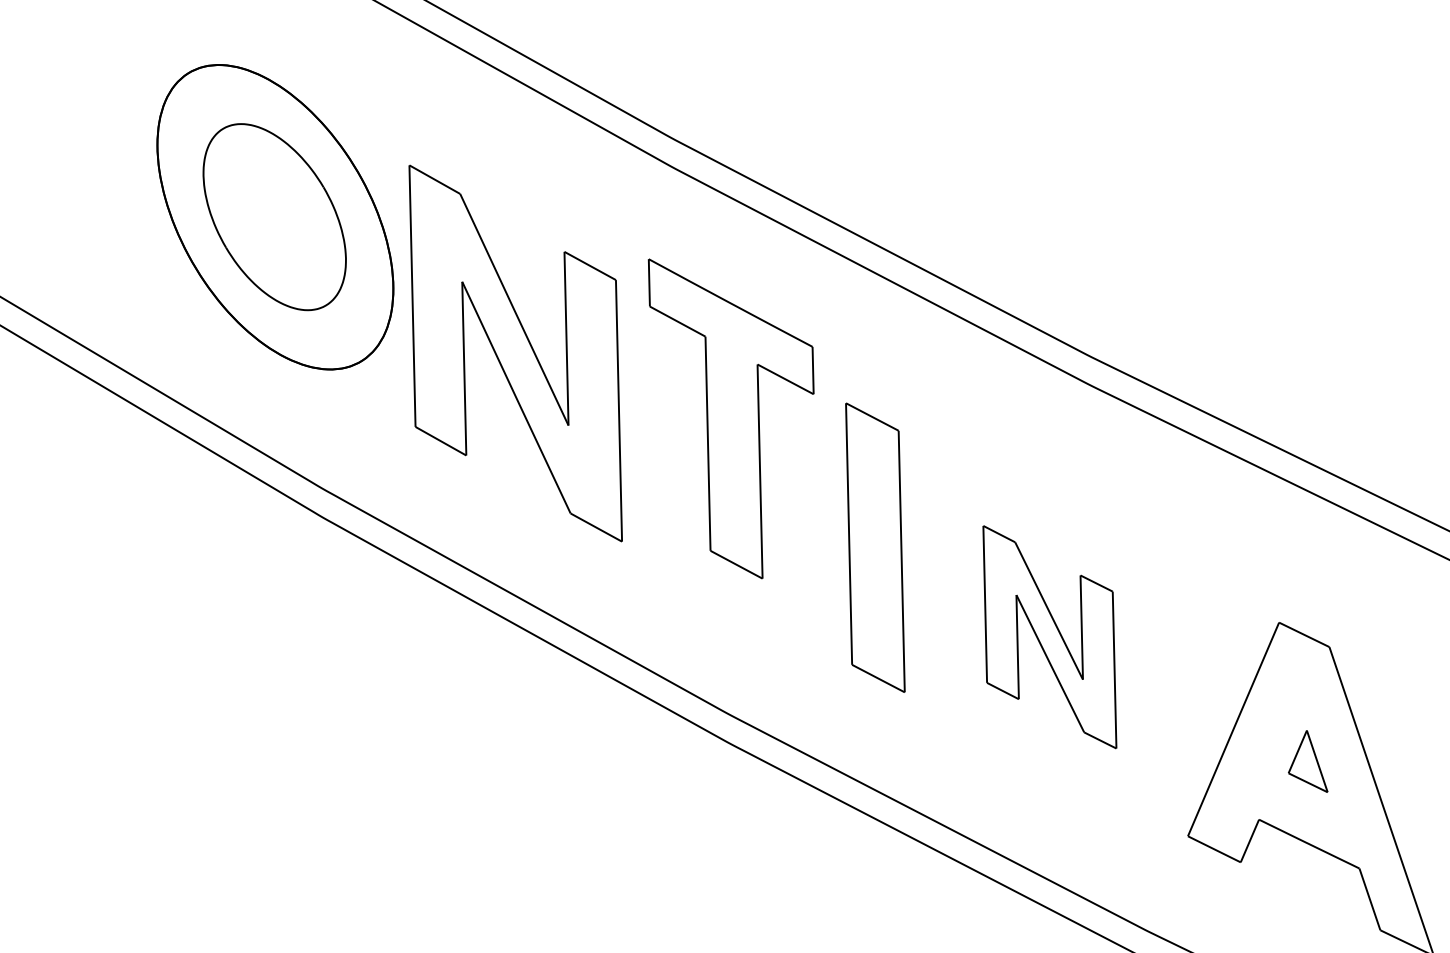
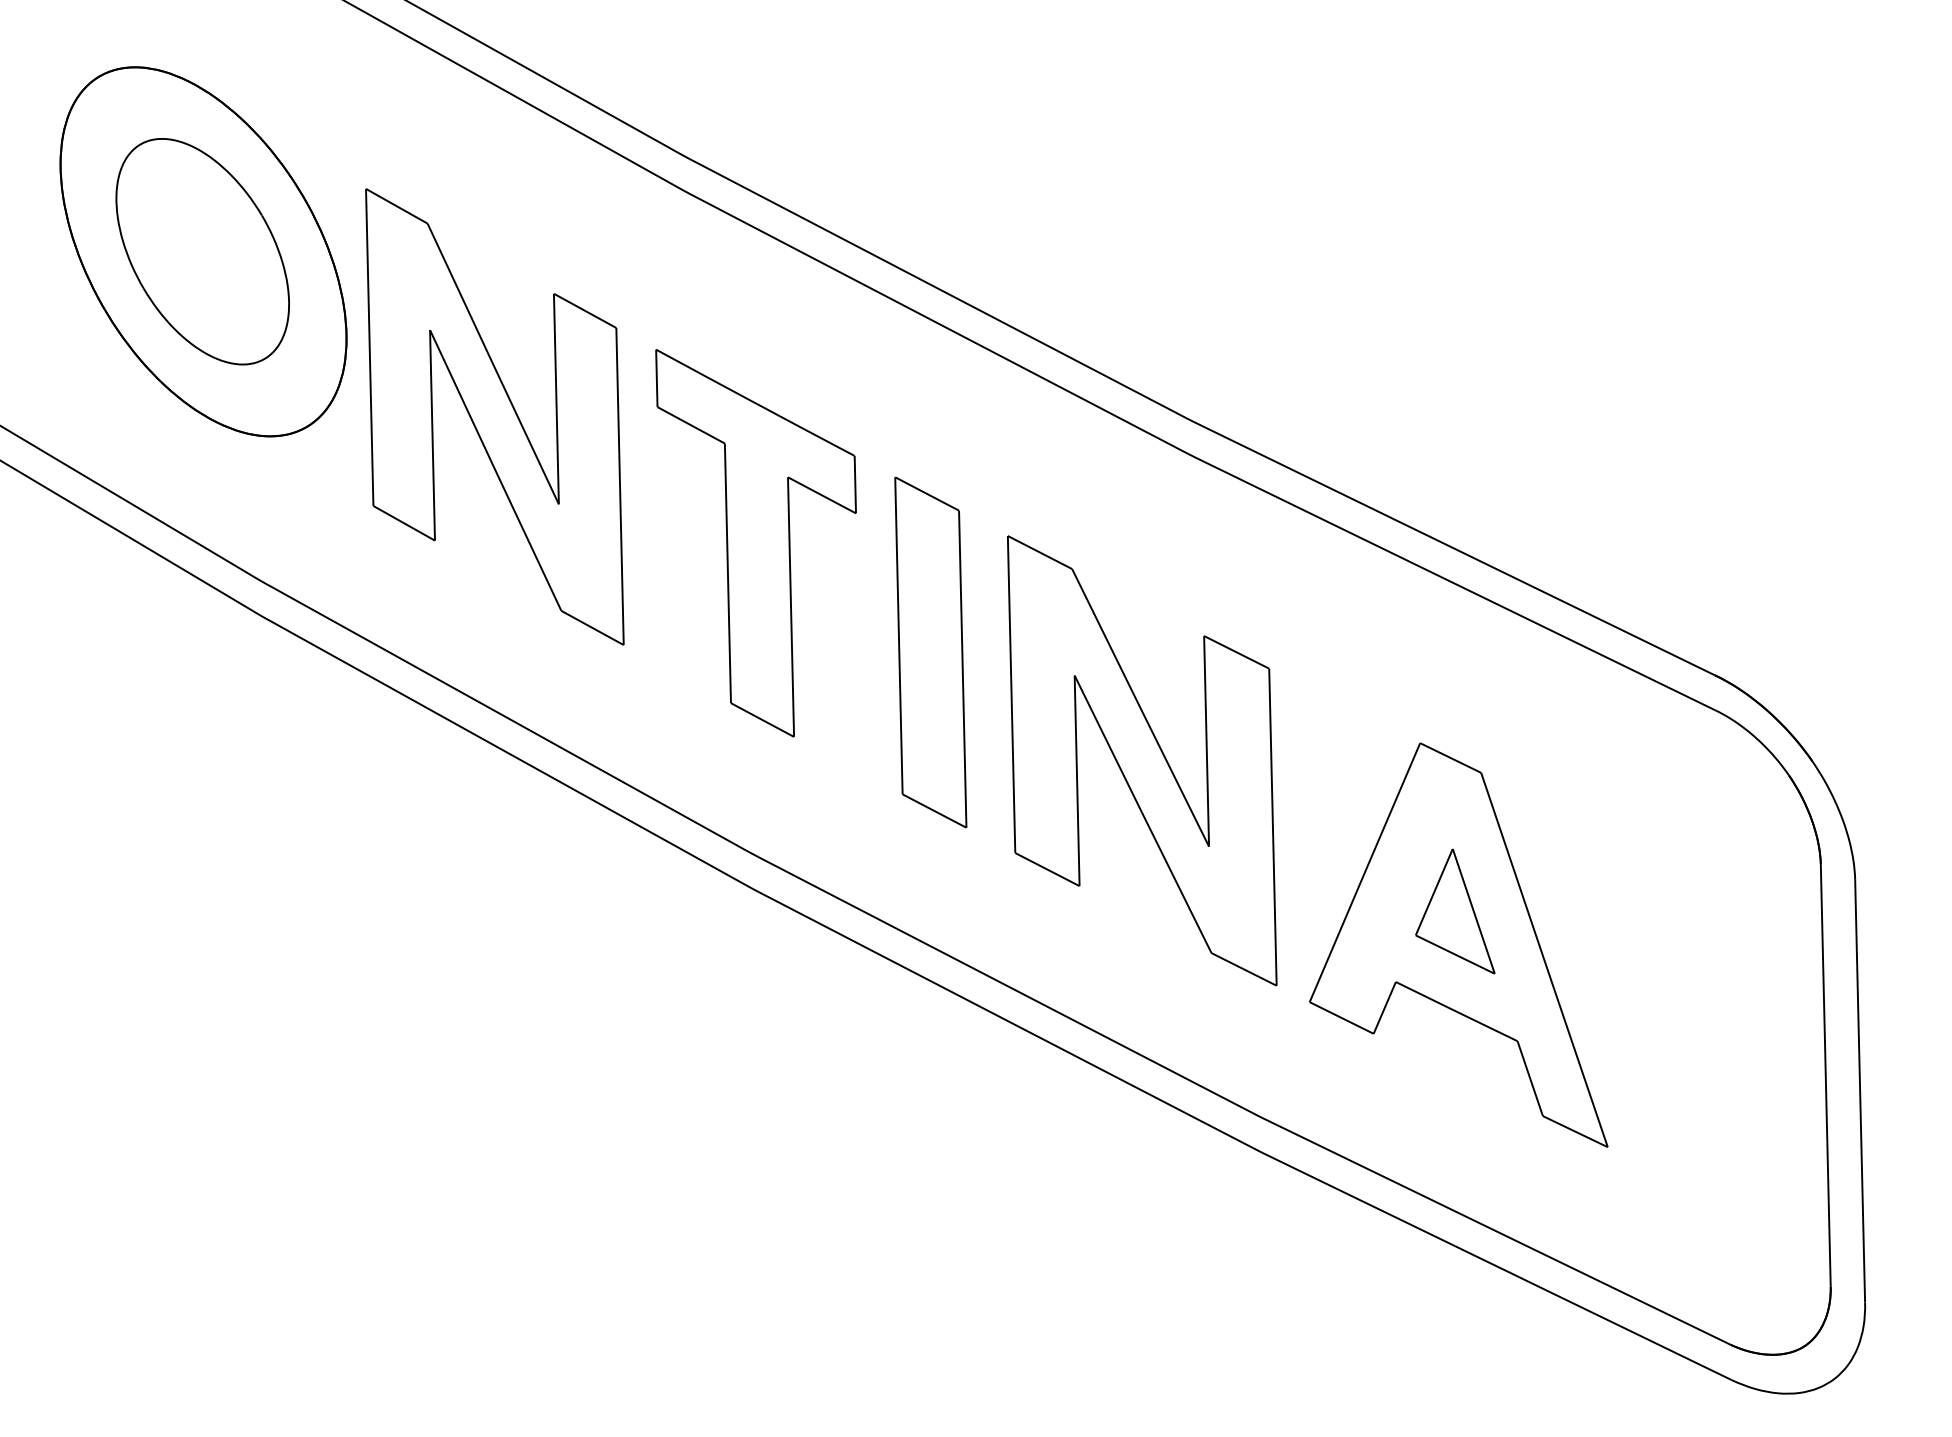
part: (730, 419) -> (755, 543), moved
part: (1050, 636) -> (1142, 760), size x1.67
part: (1308, 761) -> (1455, 911), size x1.67

